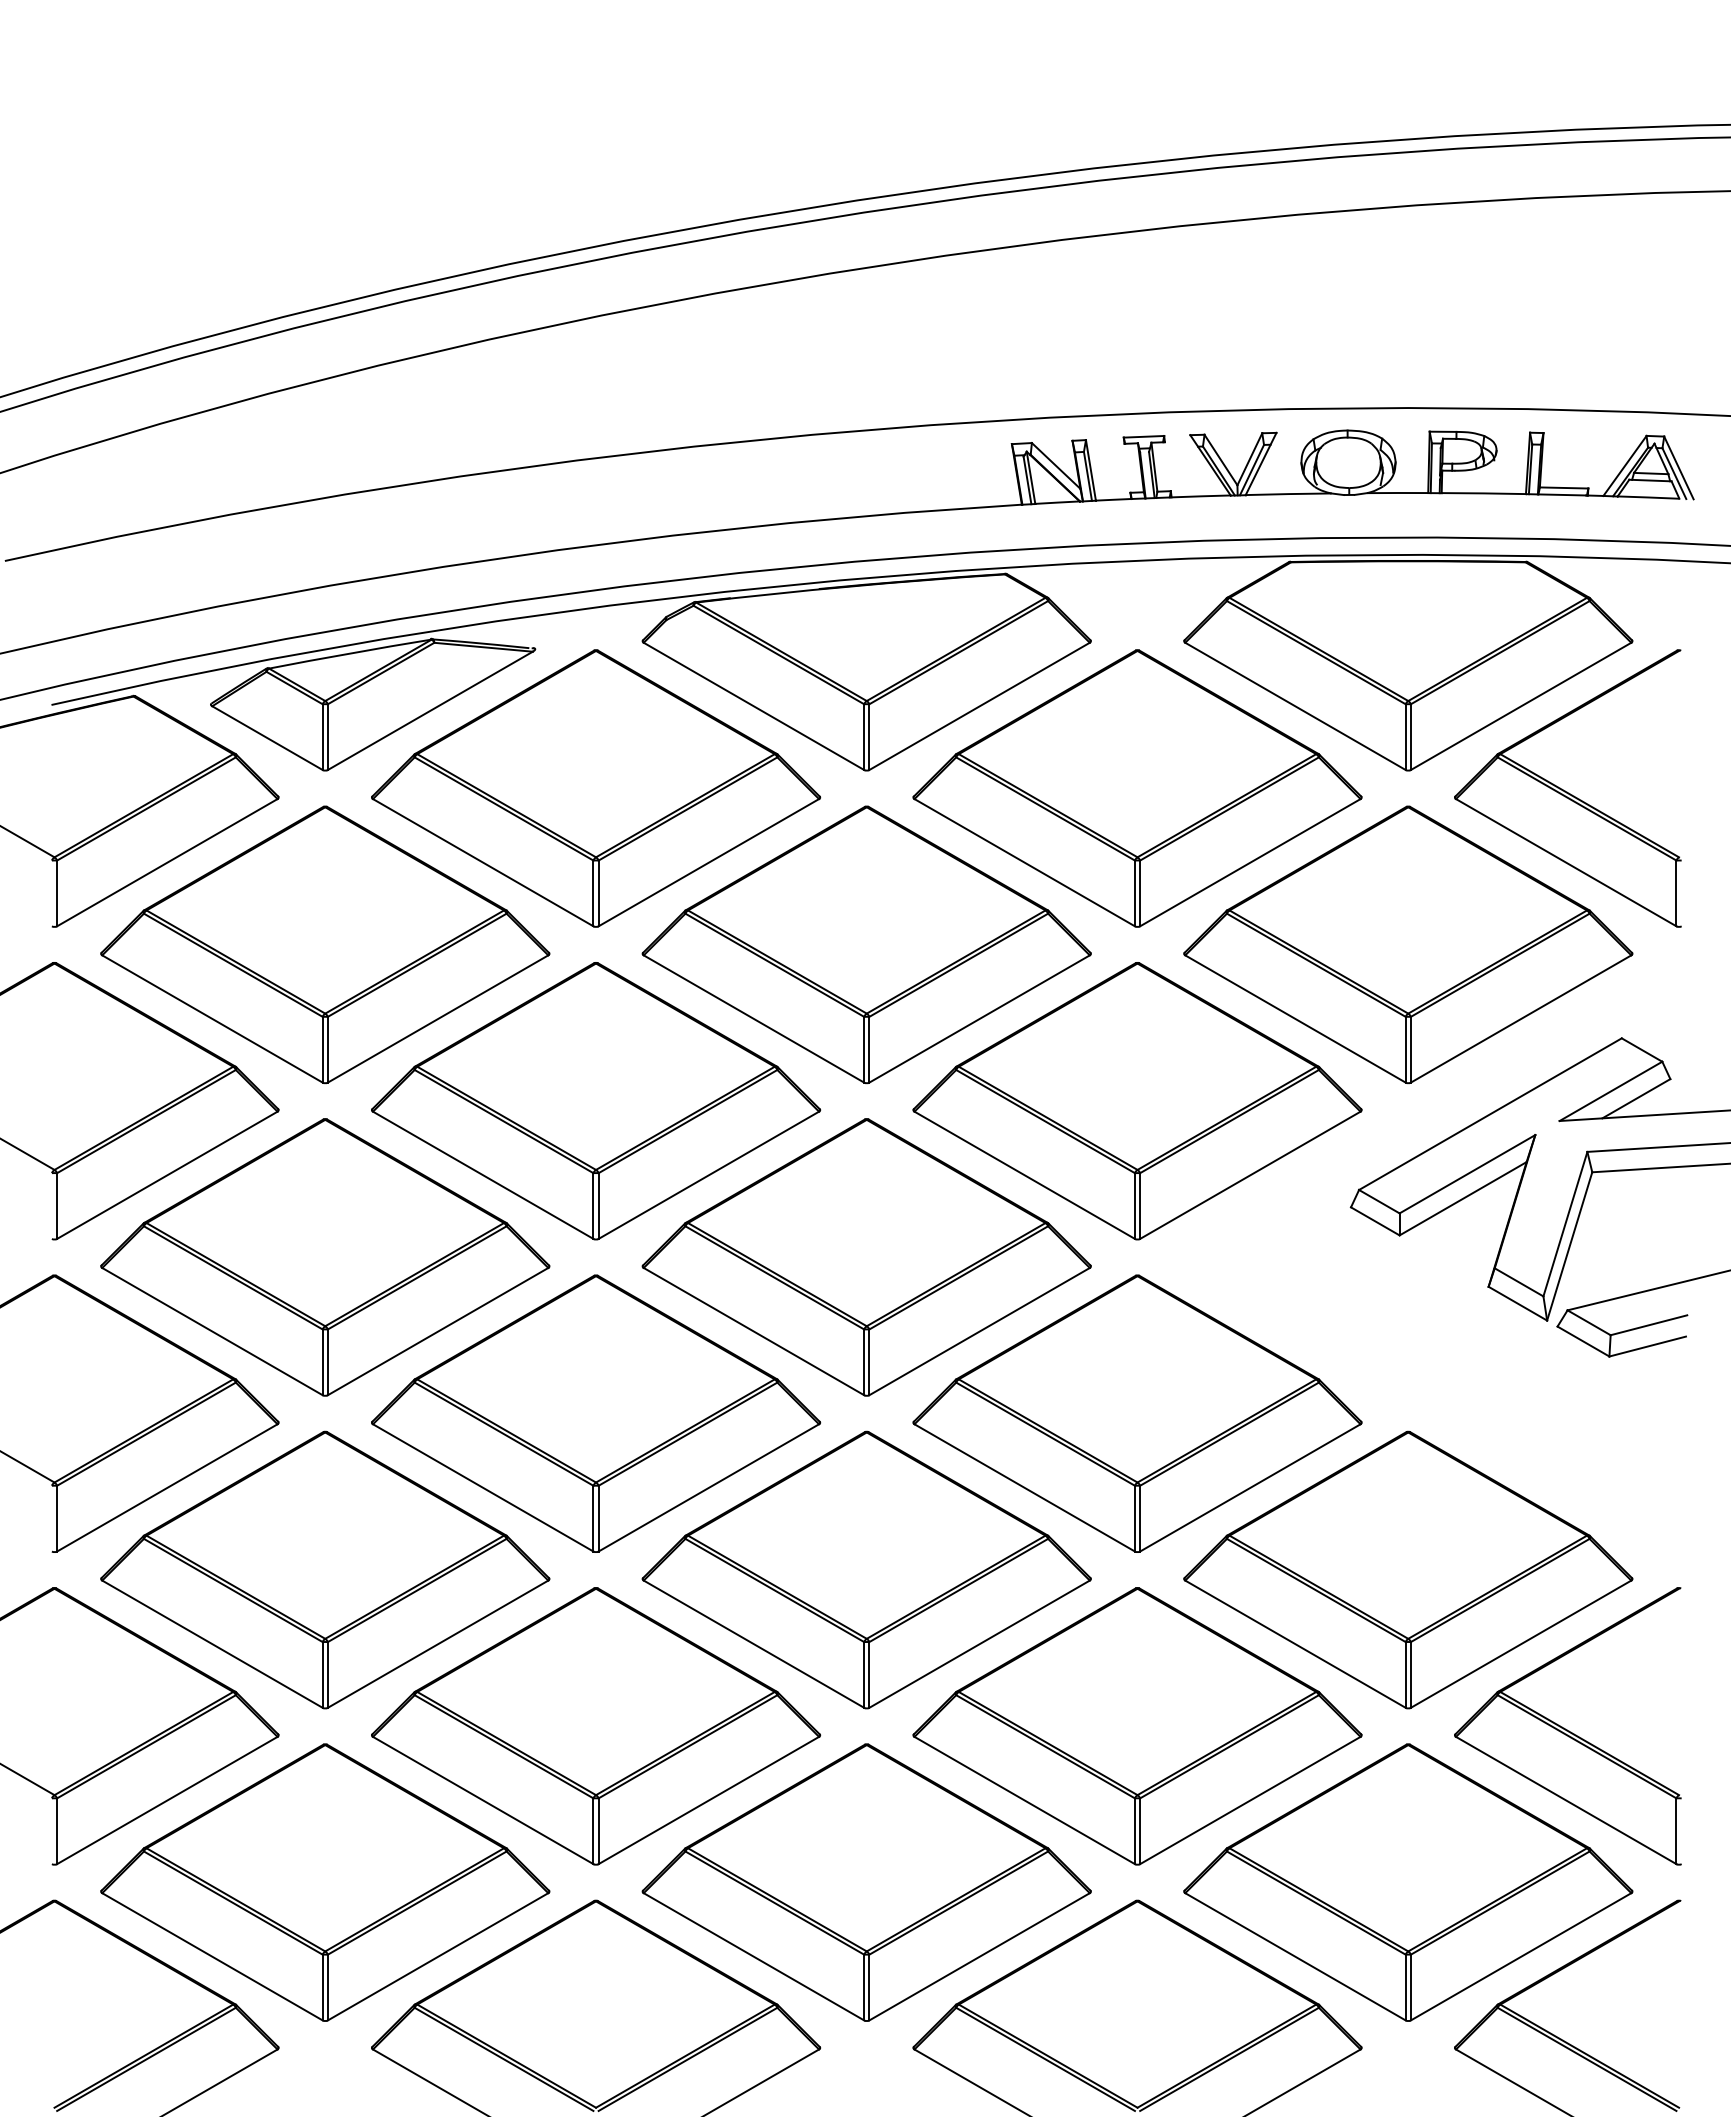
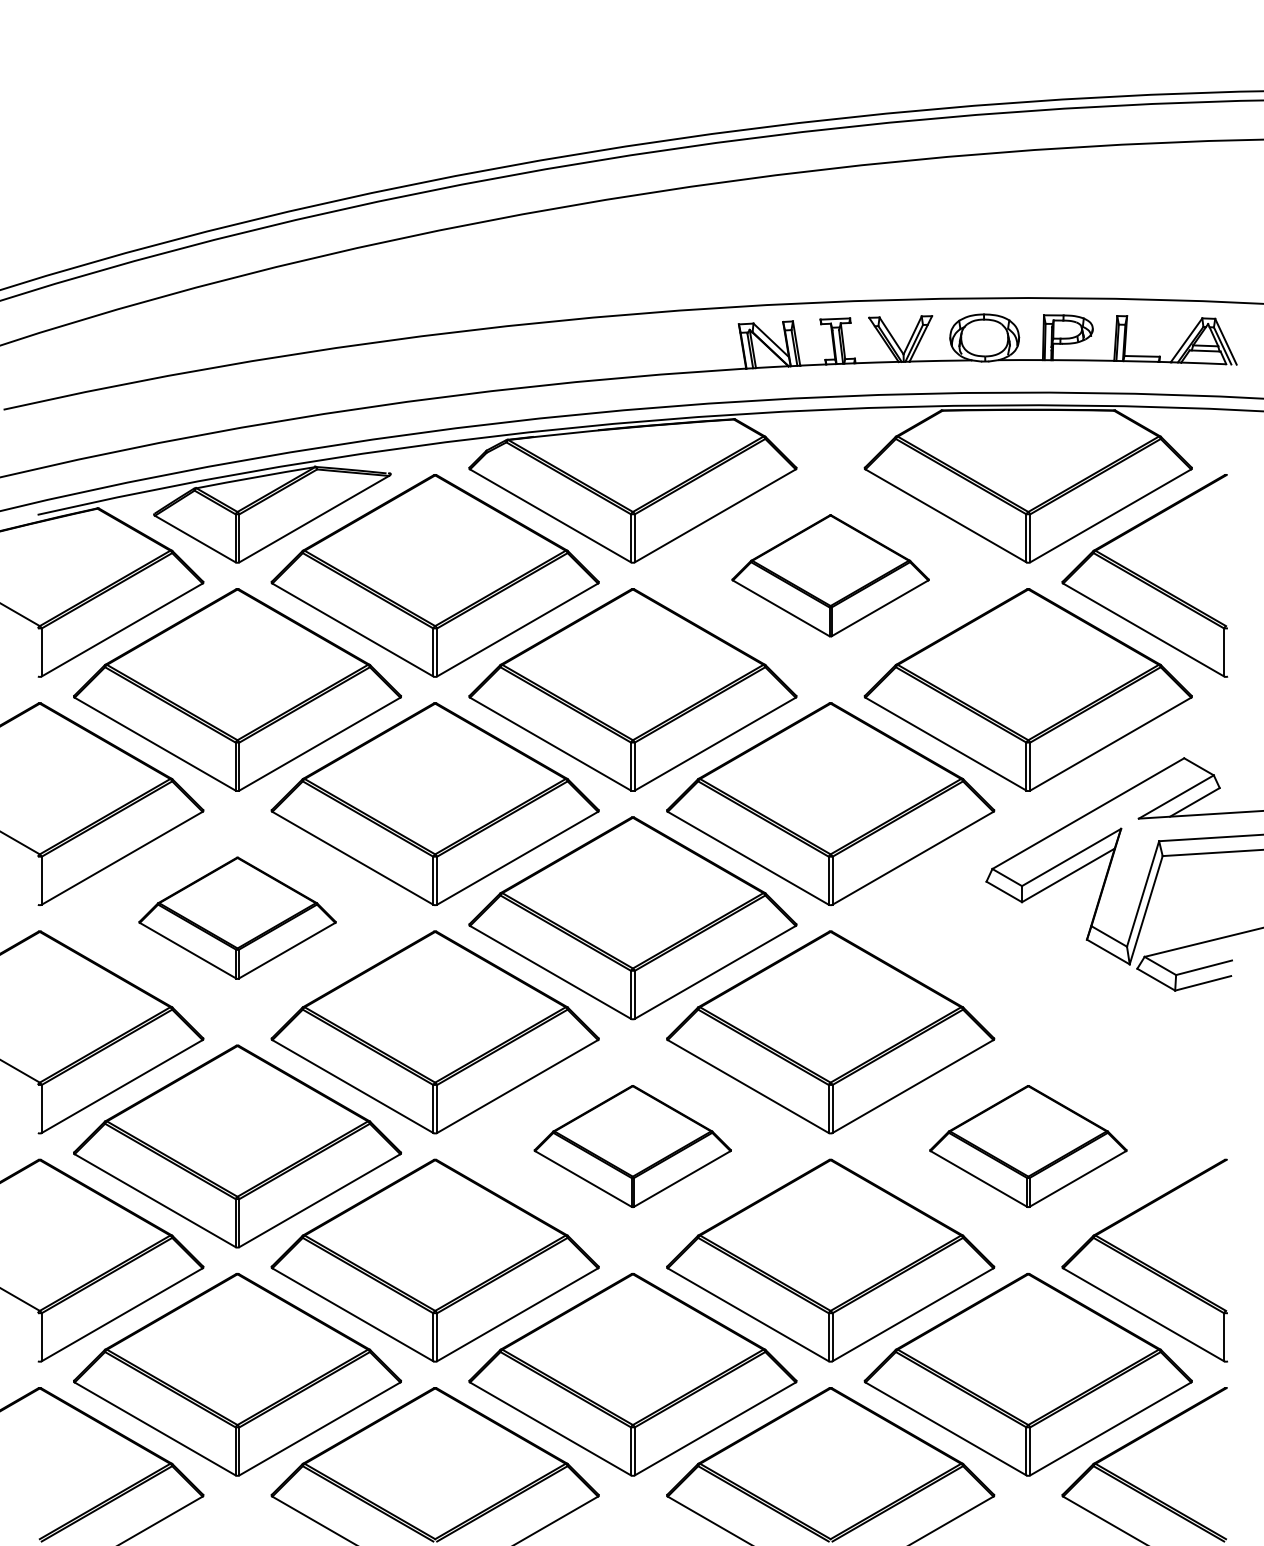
part: (1137, 788) -> (830, 575), size x0.6
part: (325, 1257) -> (237, 918), size x0.6
part: (866, 1569) -> (632, 1146), size x0.6
part: (1408, 1569) -> (1028, 1146), size x0.6

